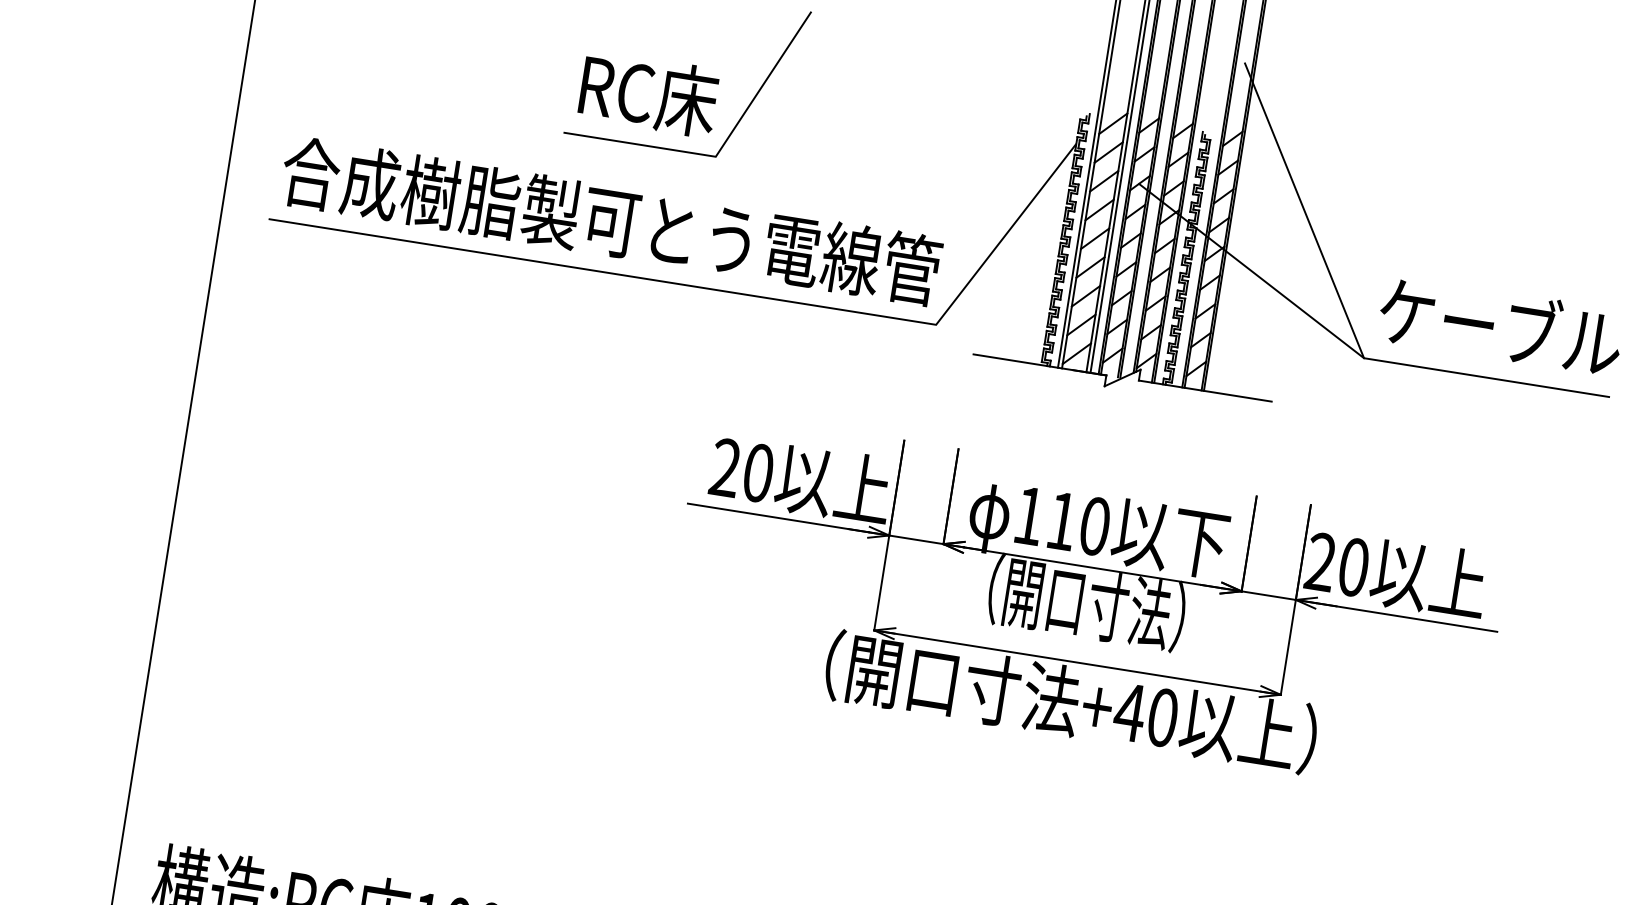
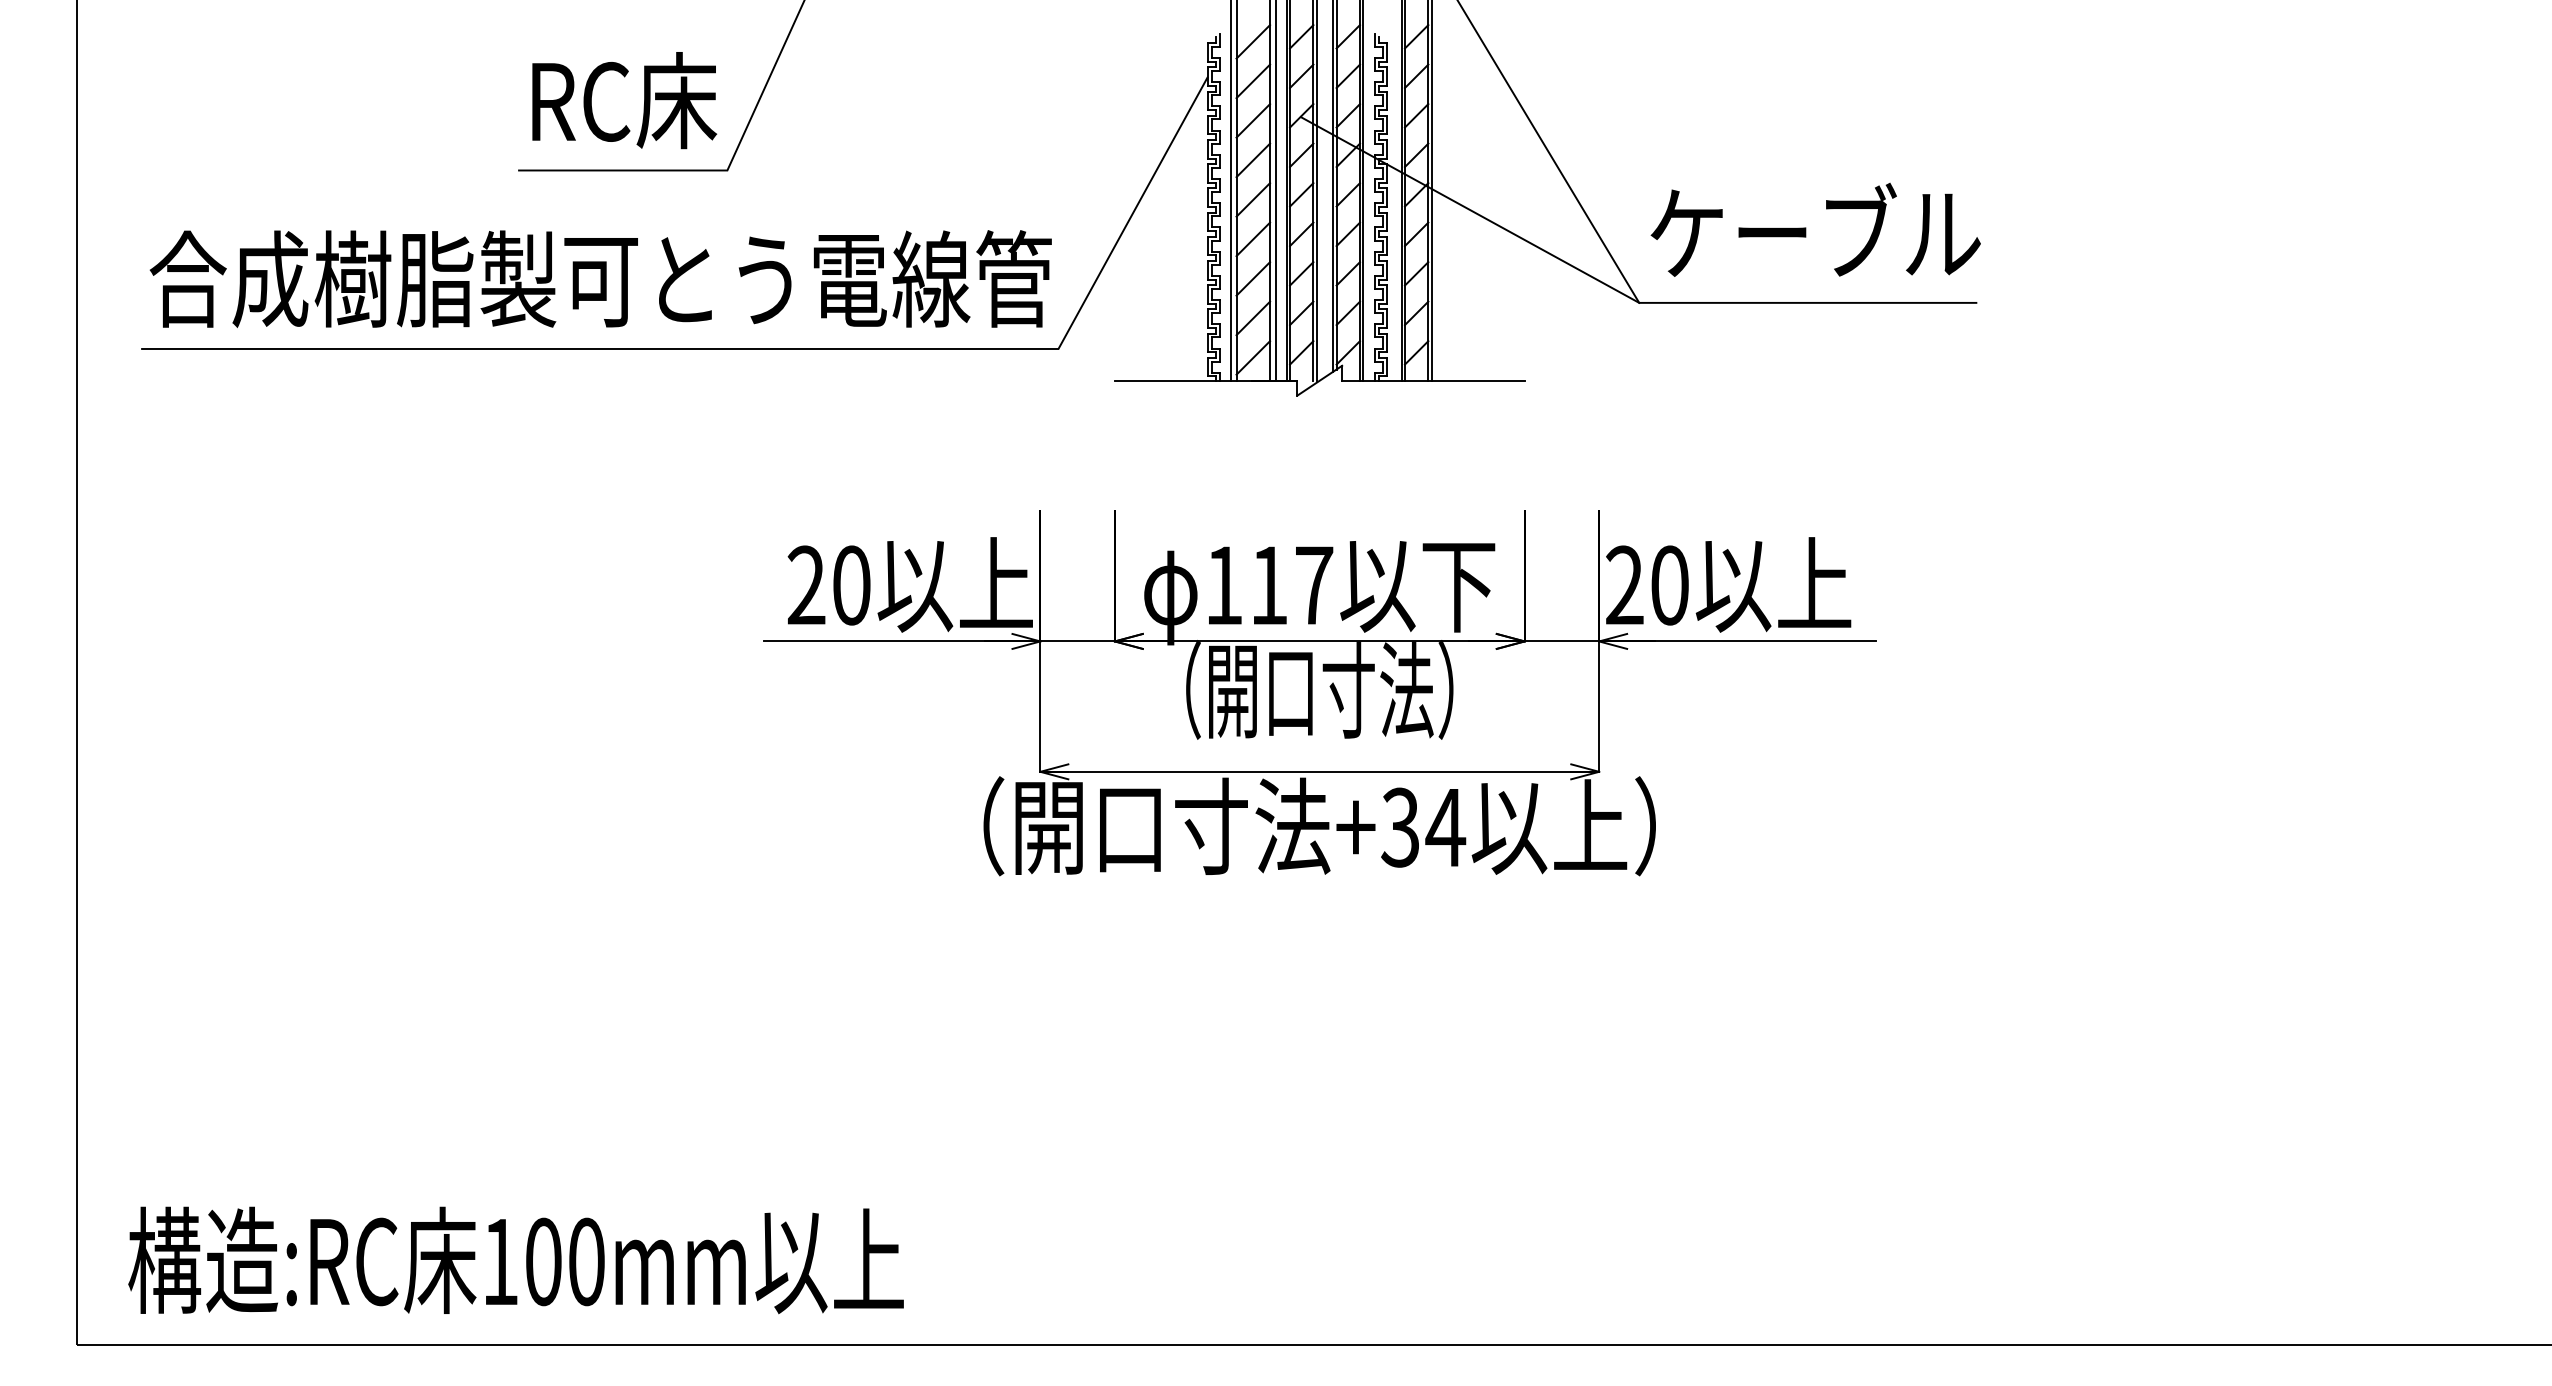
text: (1095, 526) -> (1314, 585), 110 -> 117
text: (1146, 715) -> (1423, 827), +40 -> +34

